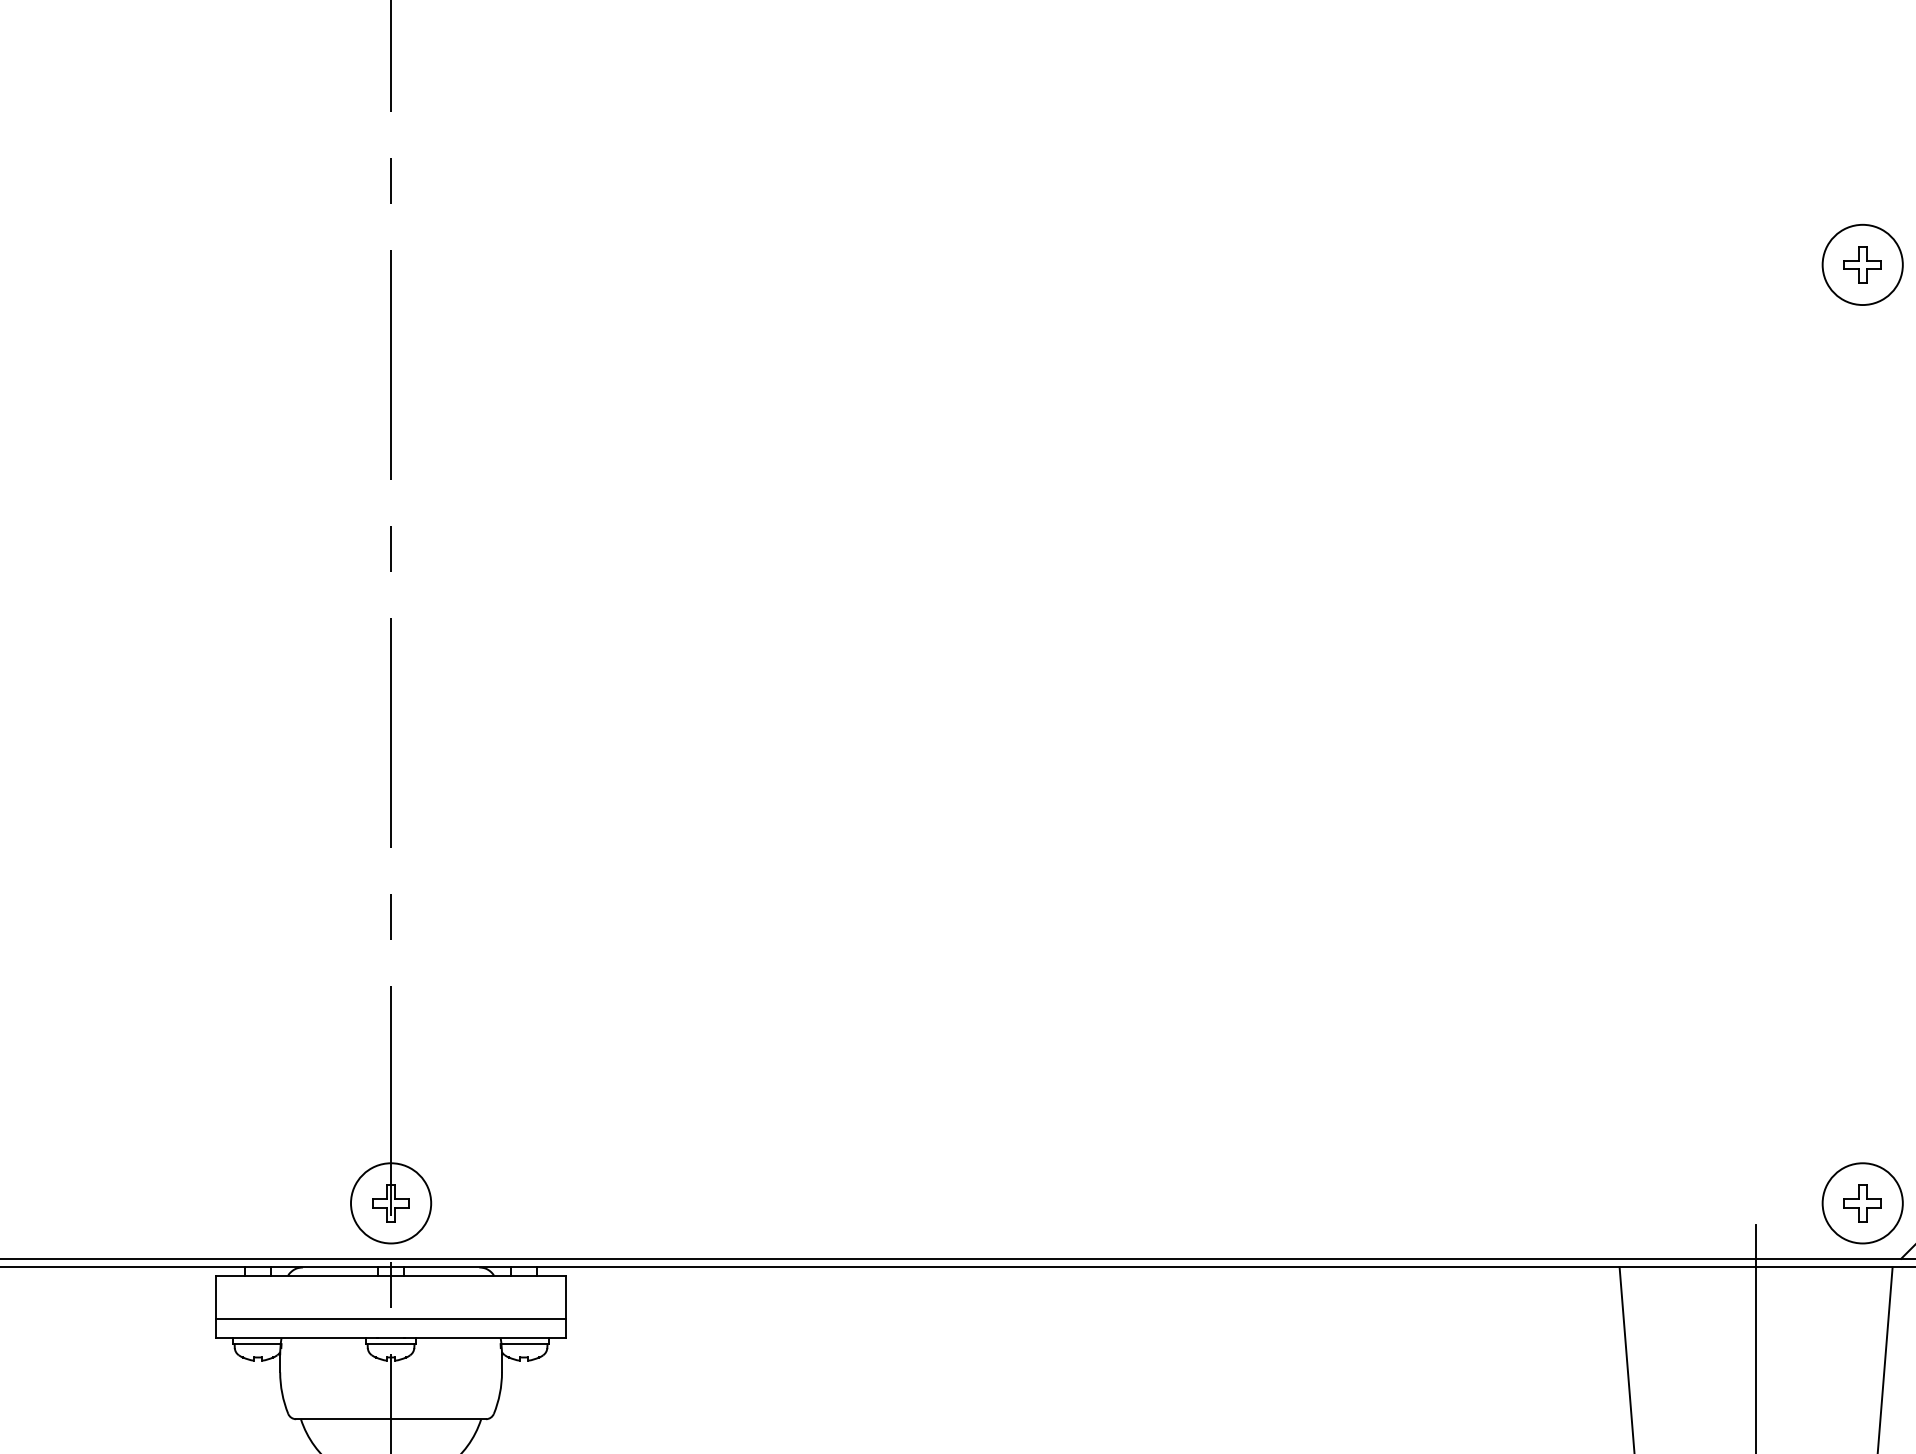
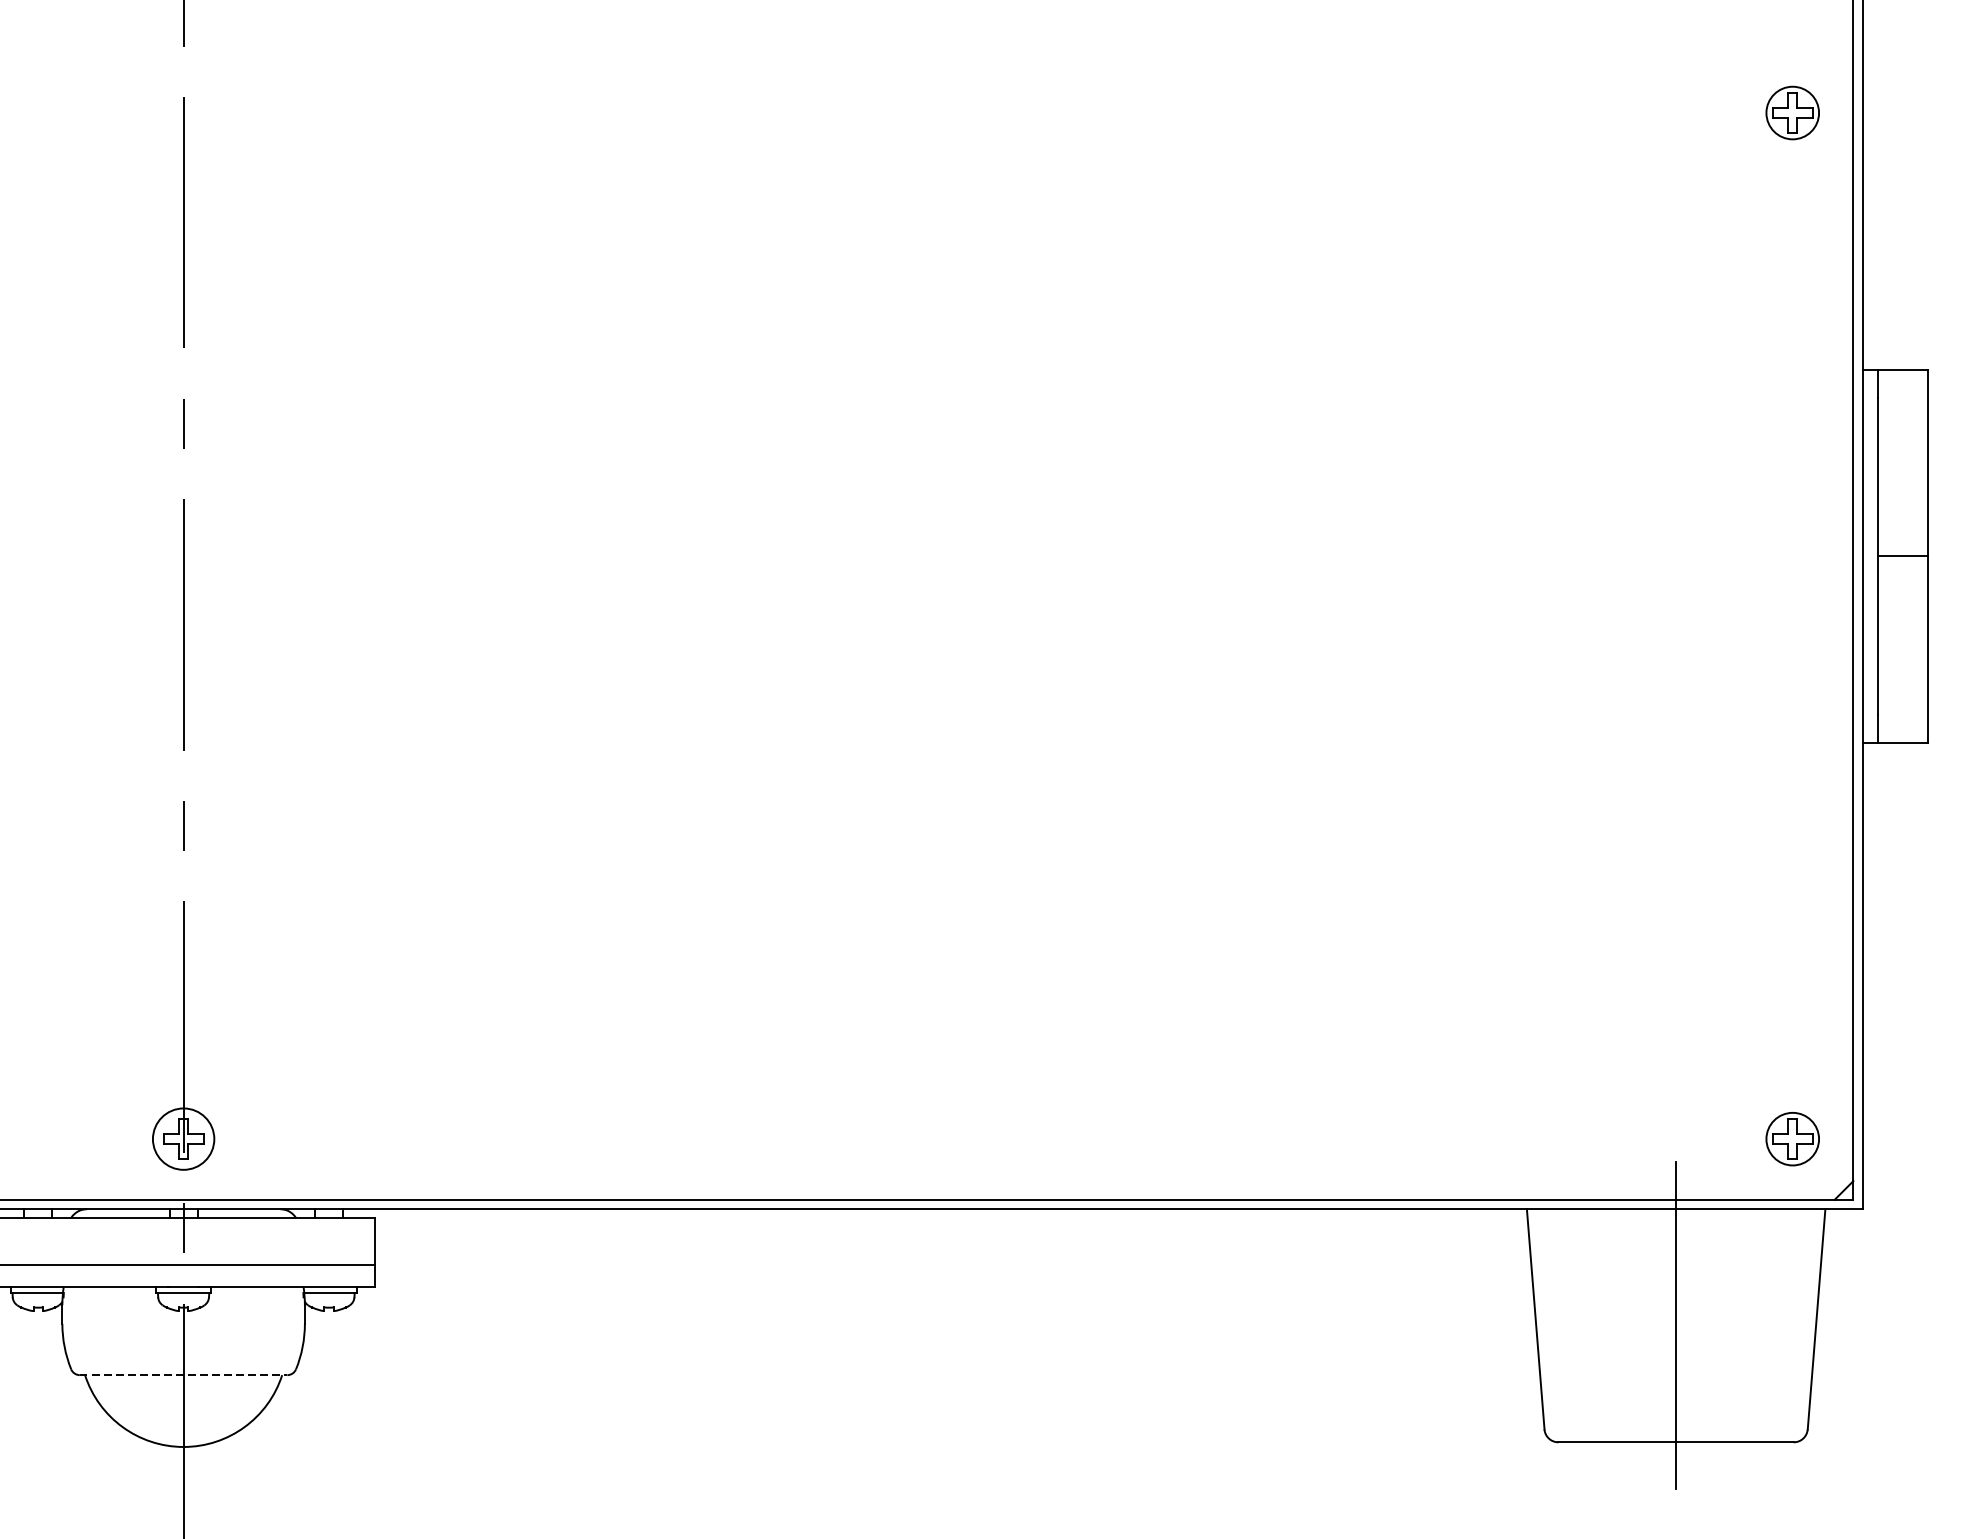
circle: (1862, 264) -> (1792, 112), size x0.6
circle: (391, 1203) -> (184, 1139), size x0.7
circle: (1862, 1203) -> (1792, 1139), size x0.6
line: (391, 1419) -> (184, 1375), solid -> dashed

